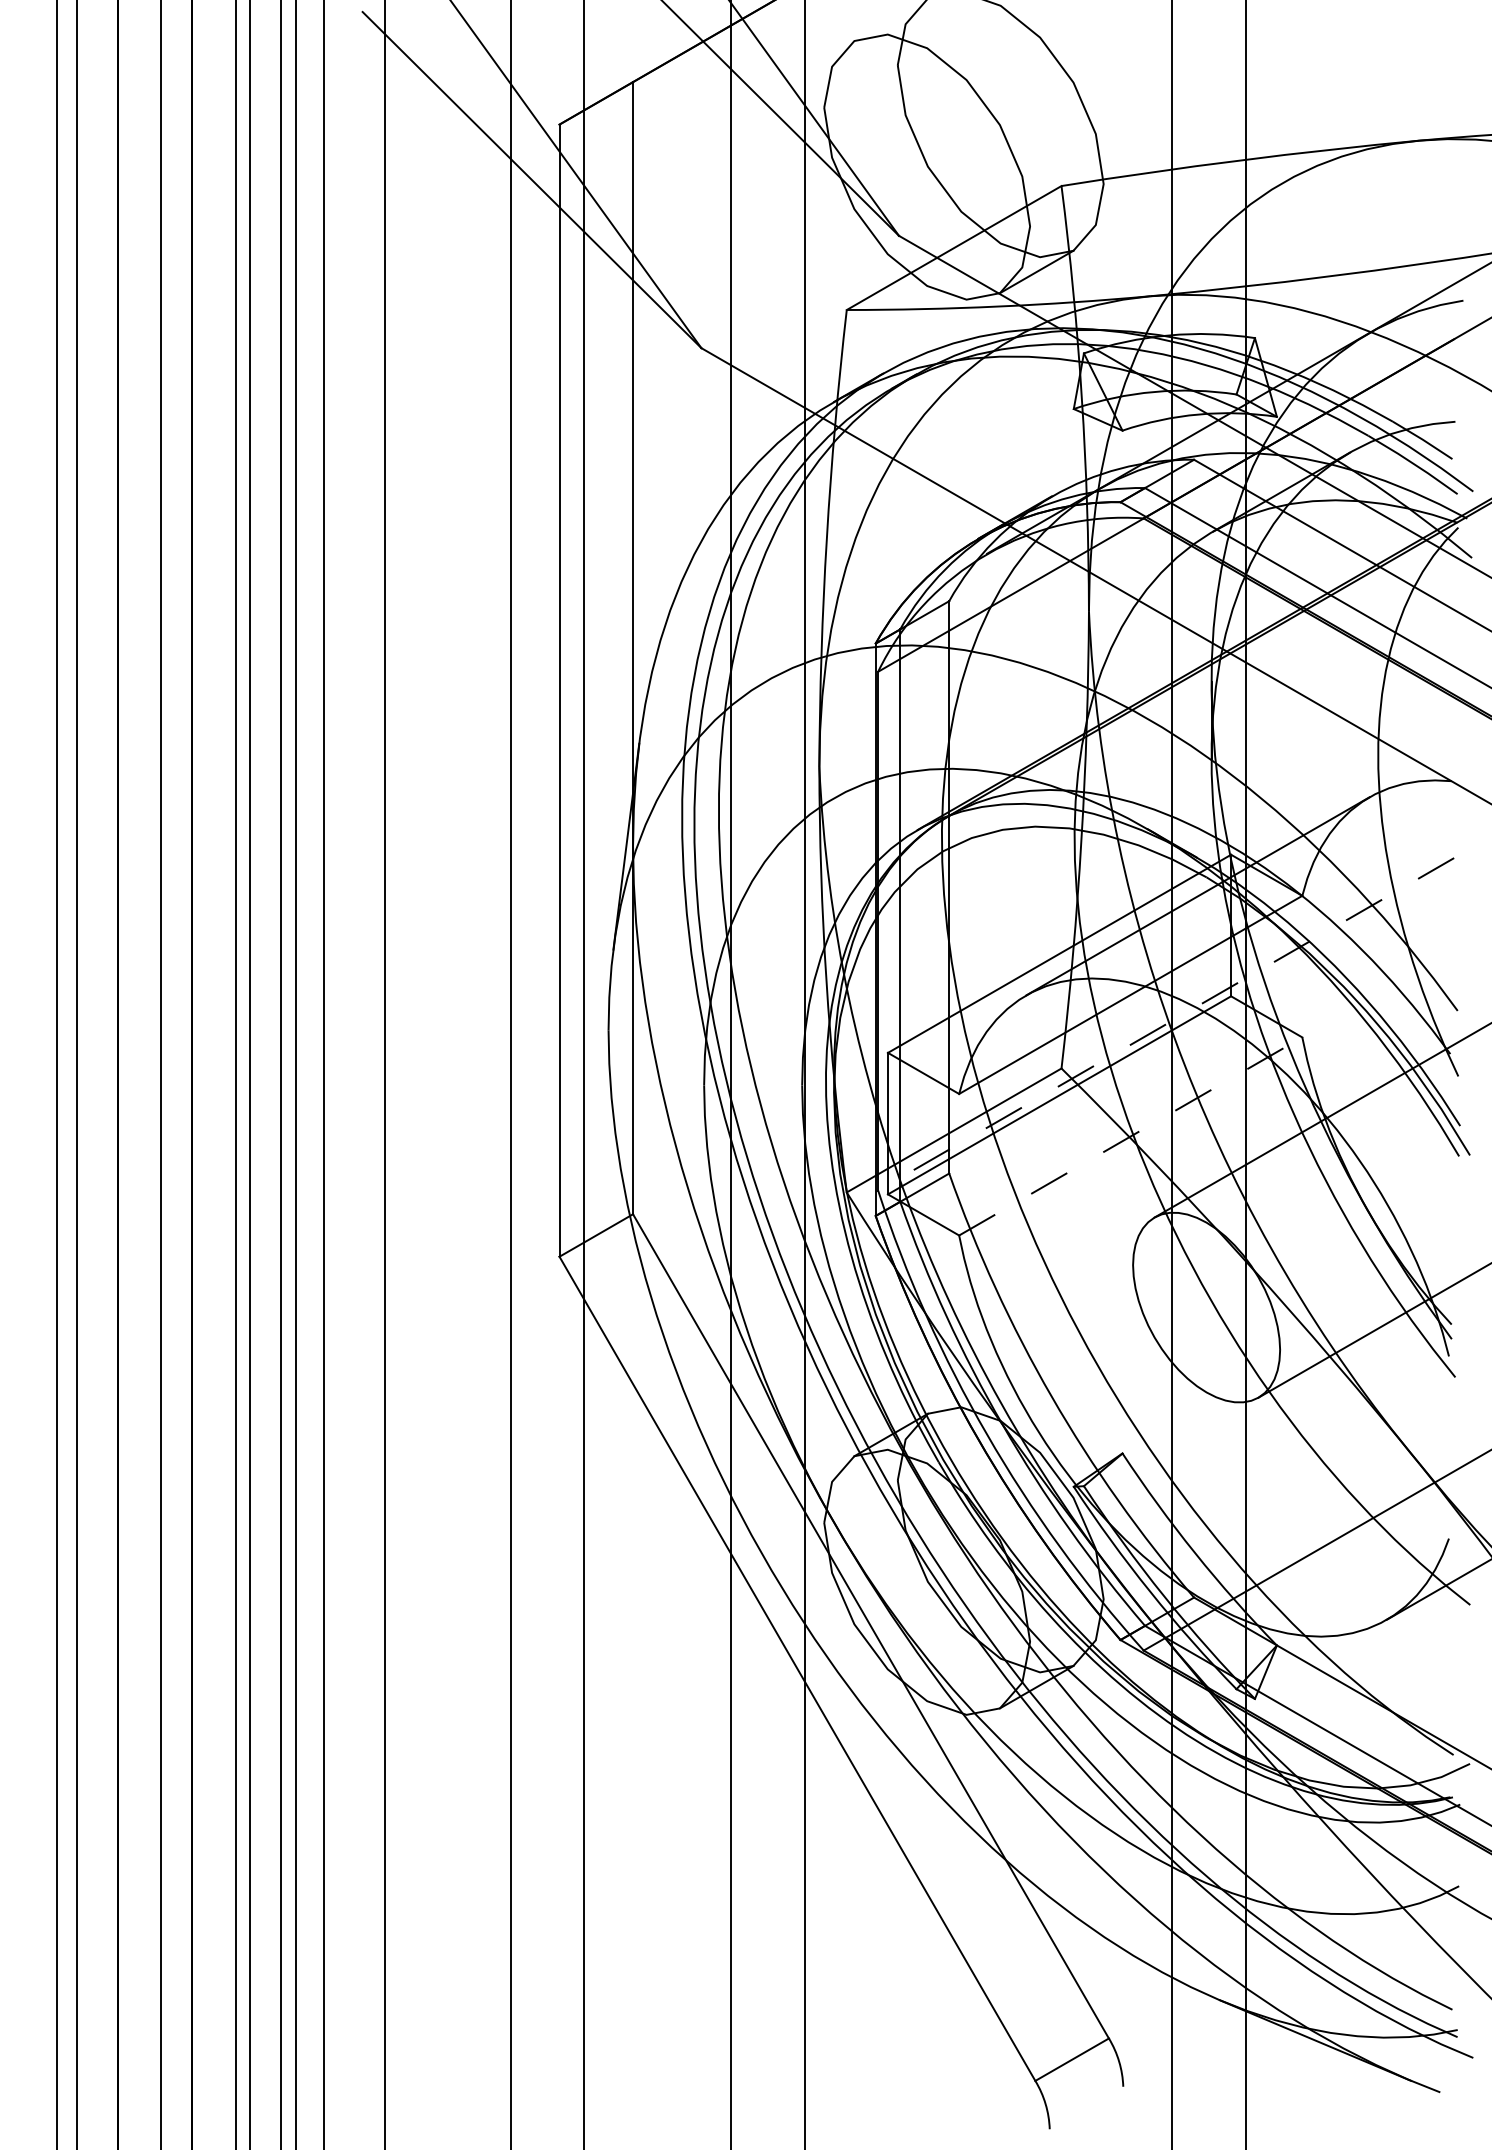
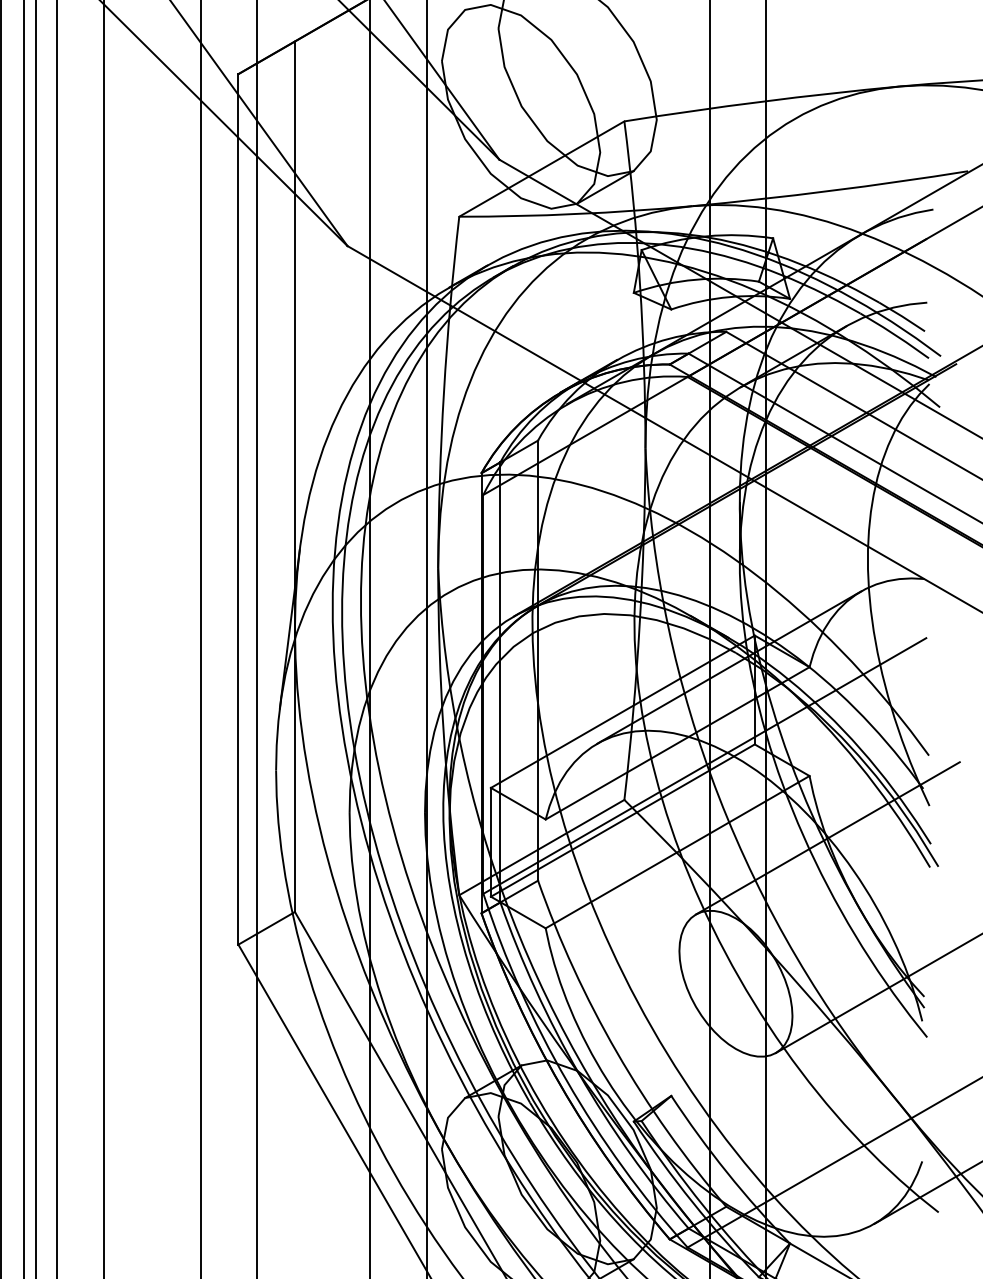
line: (1166, 1024) -> (705, 766), dashed -> solid
line: (1131, 1136) -> (678, 852), dashed -> solid

